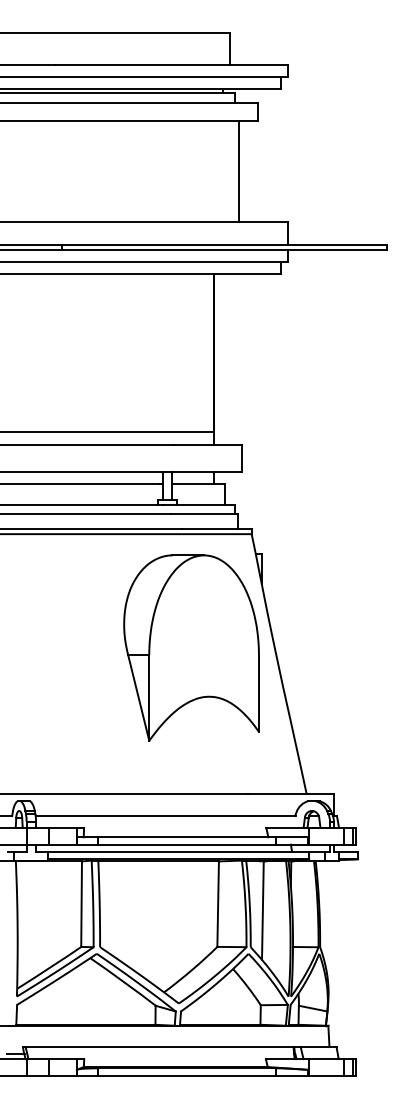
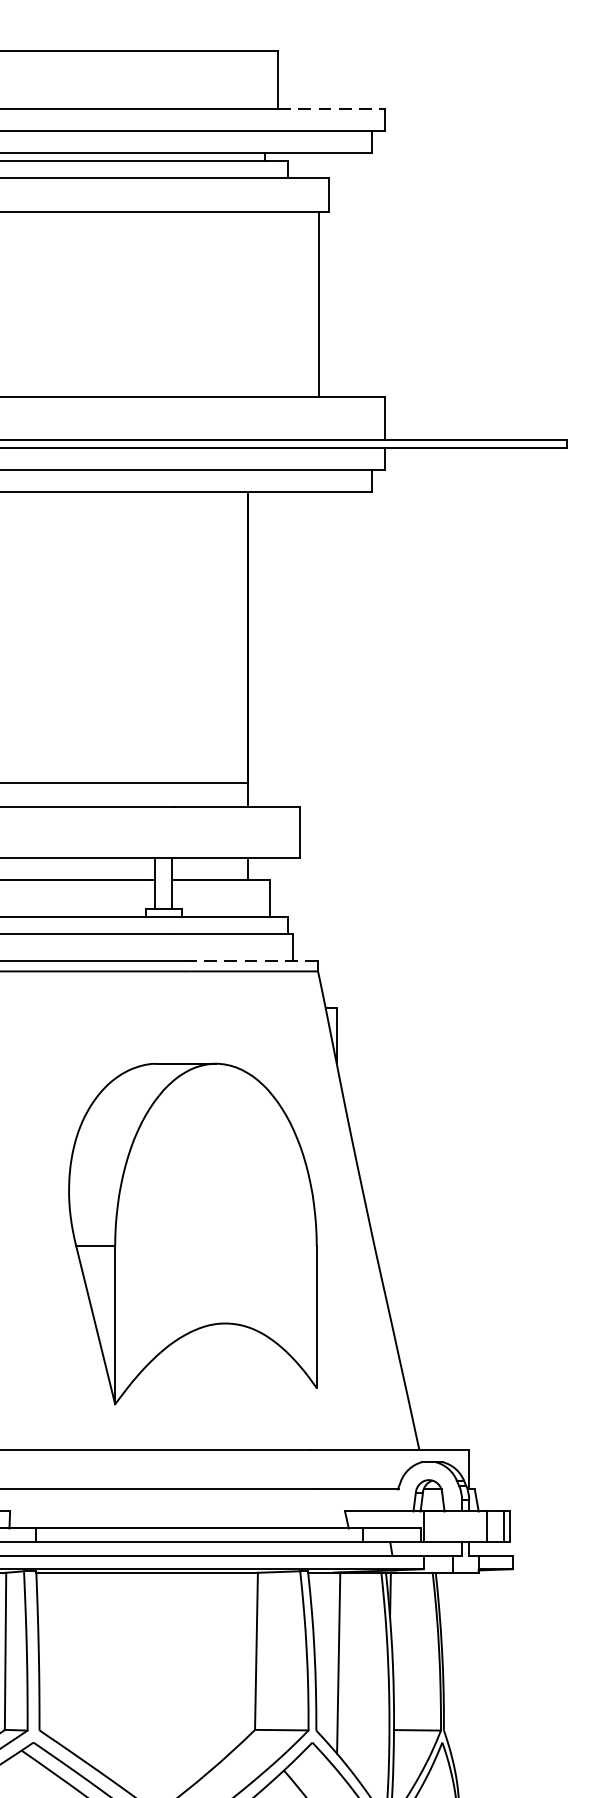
line: (259, 64) -> (332, 108), solid -> dashed
line: (239, 171) -> (319, 304), moved
line: (216, 528) -> (253, 961), solid -> dashed
part: (191, 647) -> (192, 1232), moved

